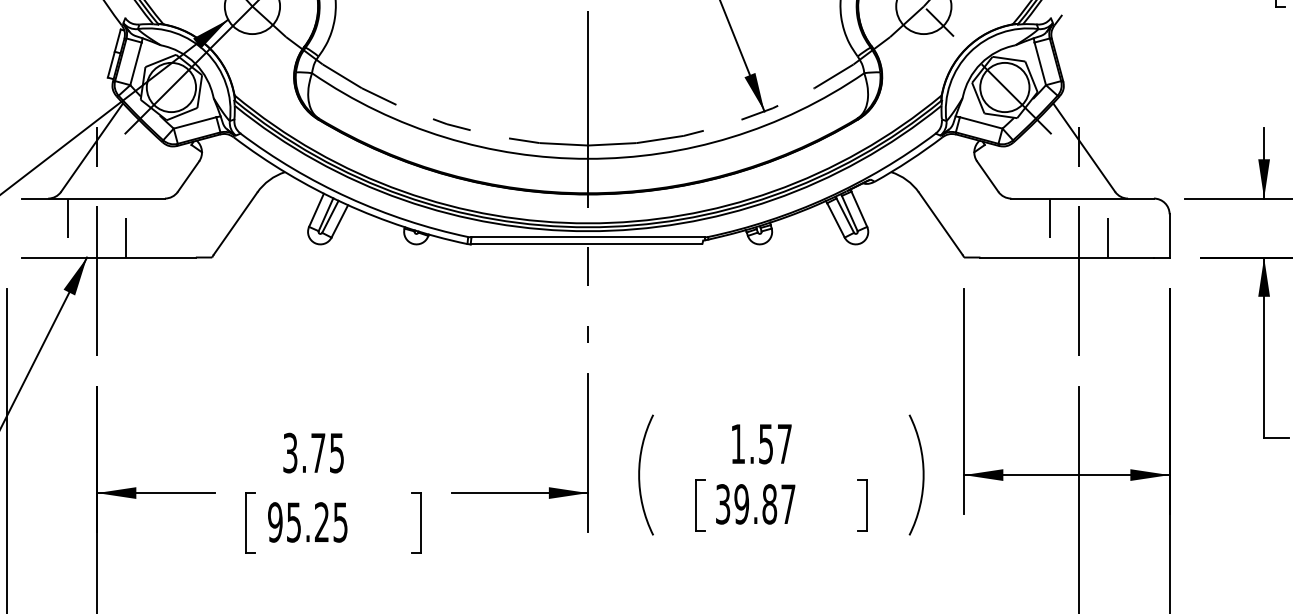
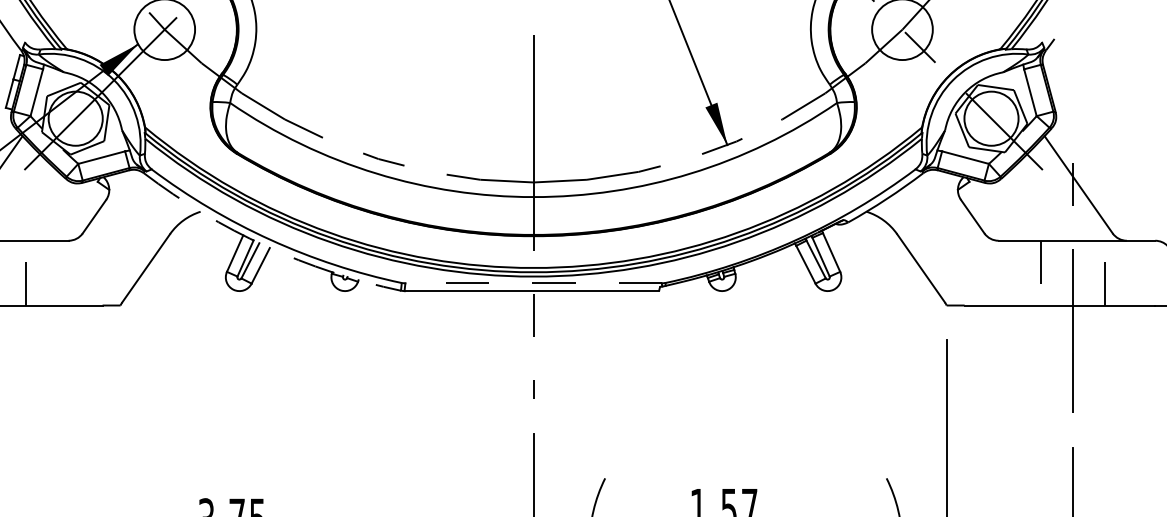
arc: (344, 203) -> (265, 246), solid -> dashed
line: (588, 237) -> (533, 283), solid -> dashed

